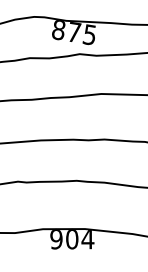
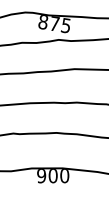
text: (87, 240) -> (64, 176), 904 -> 900

